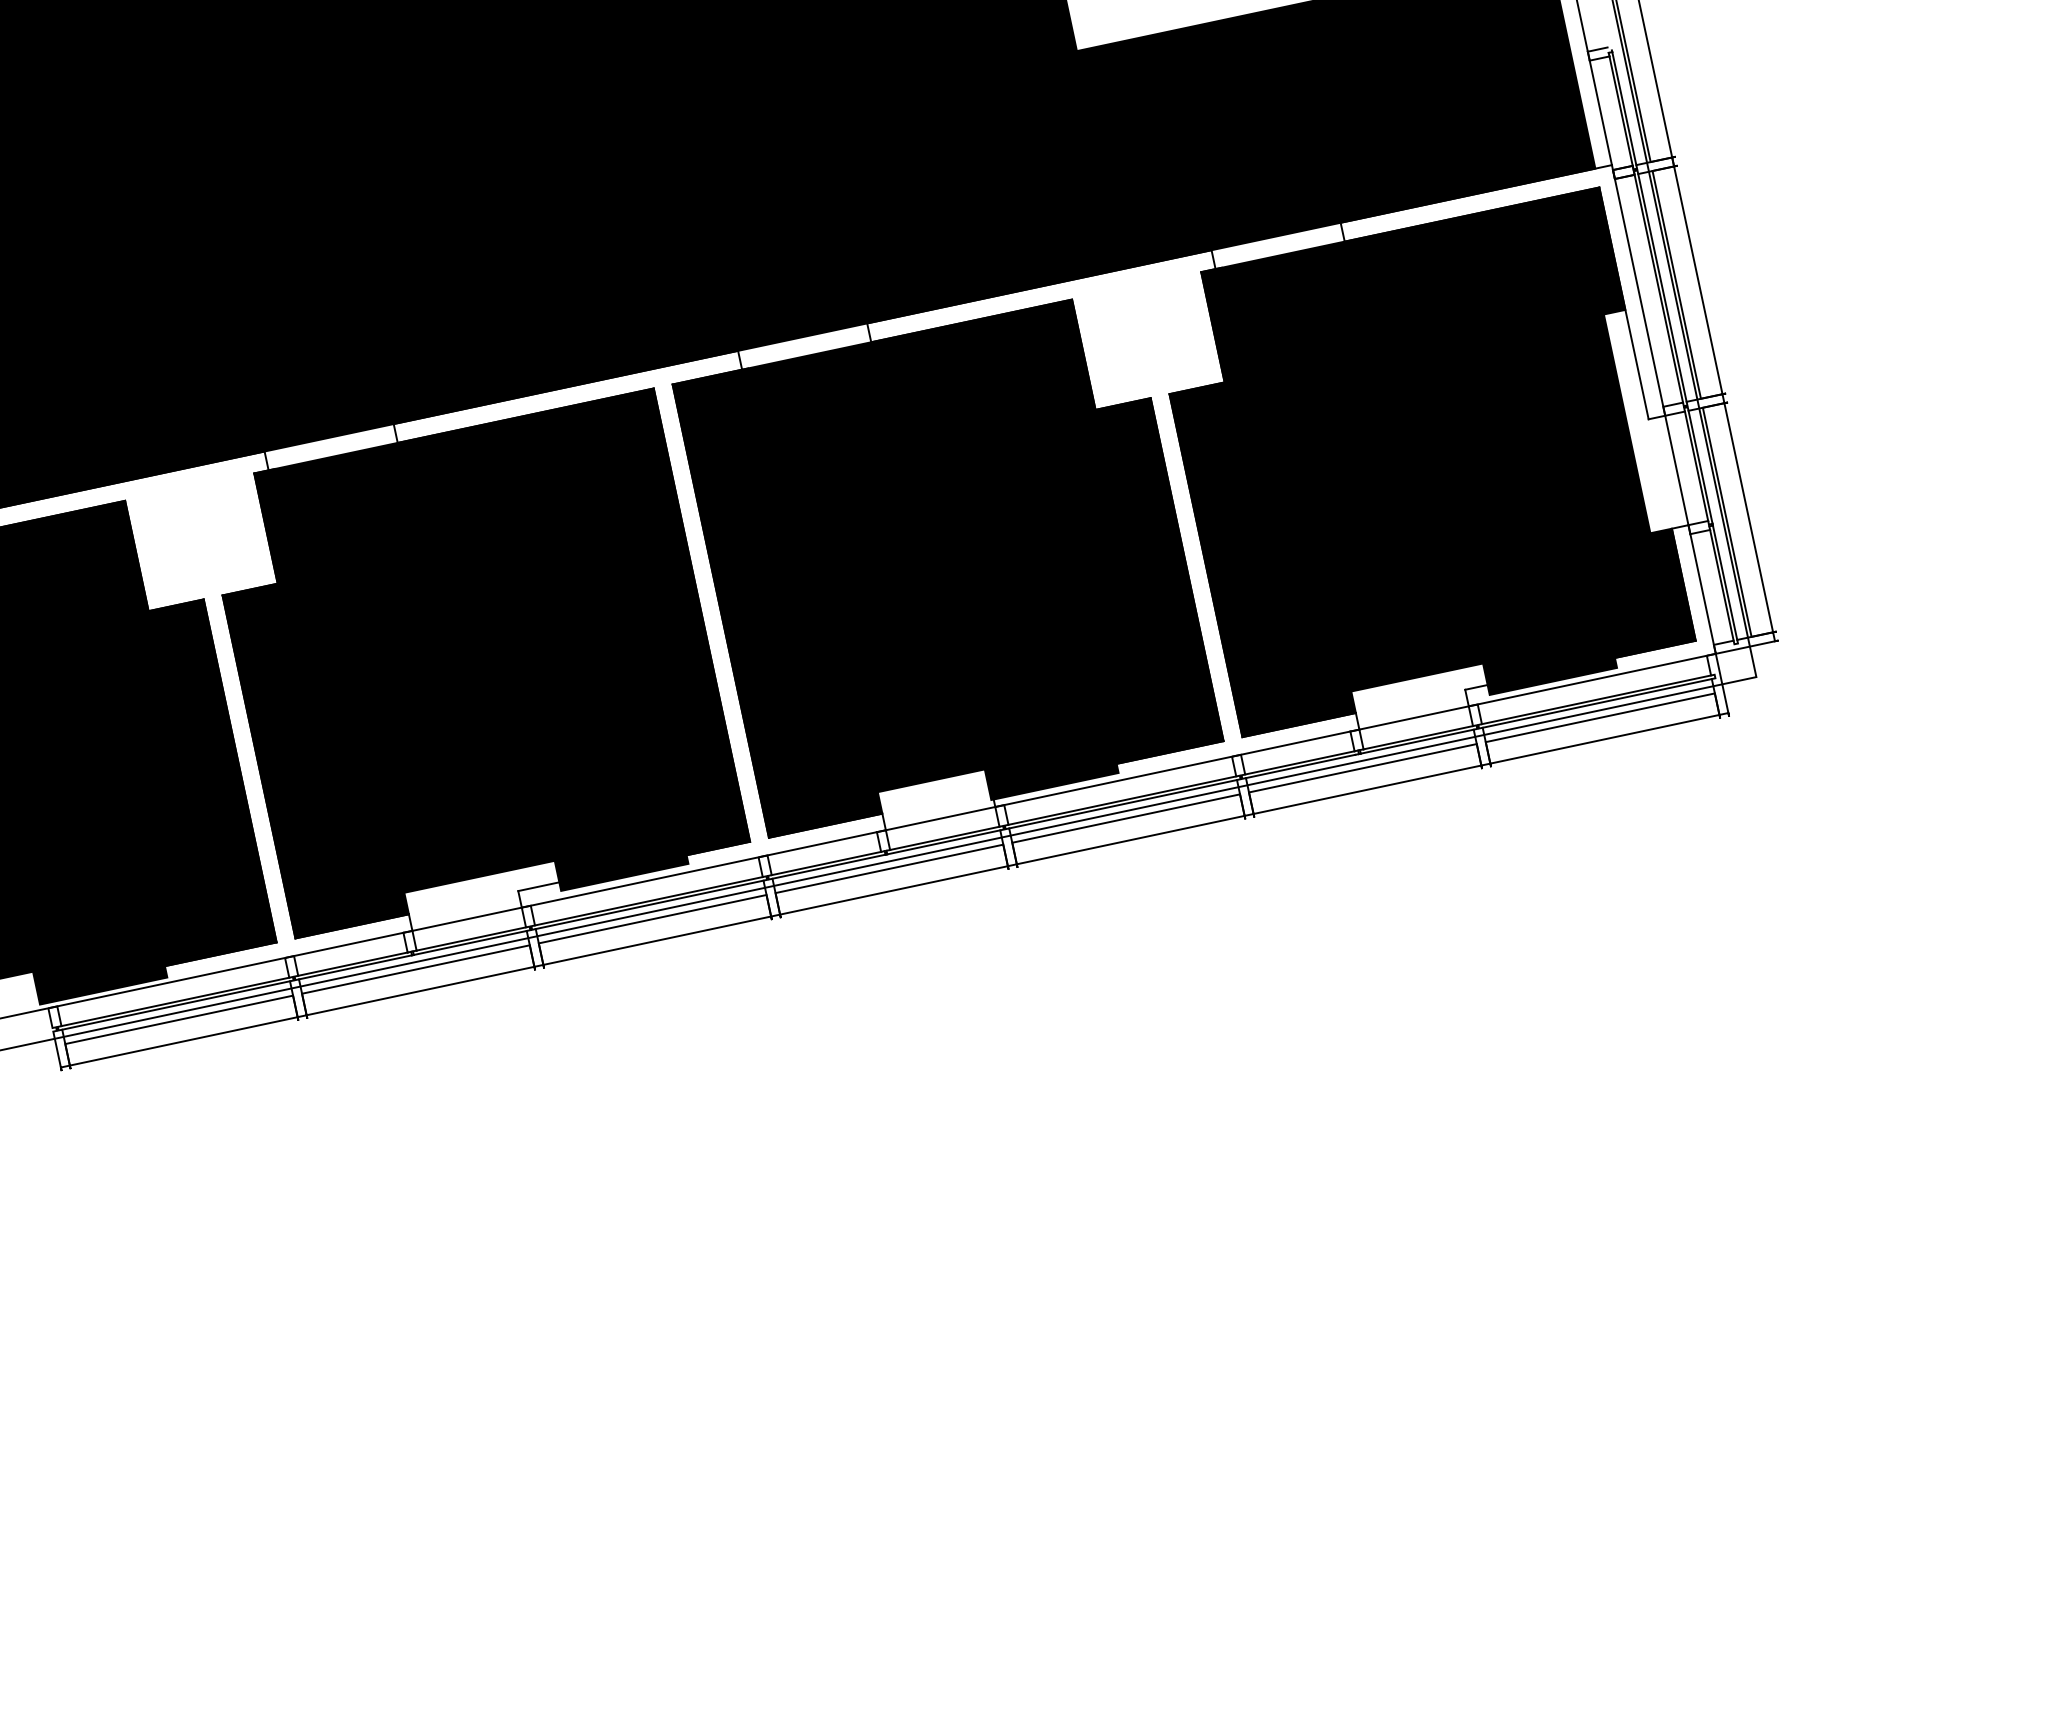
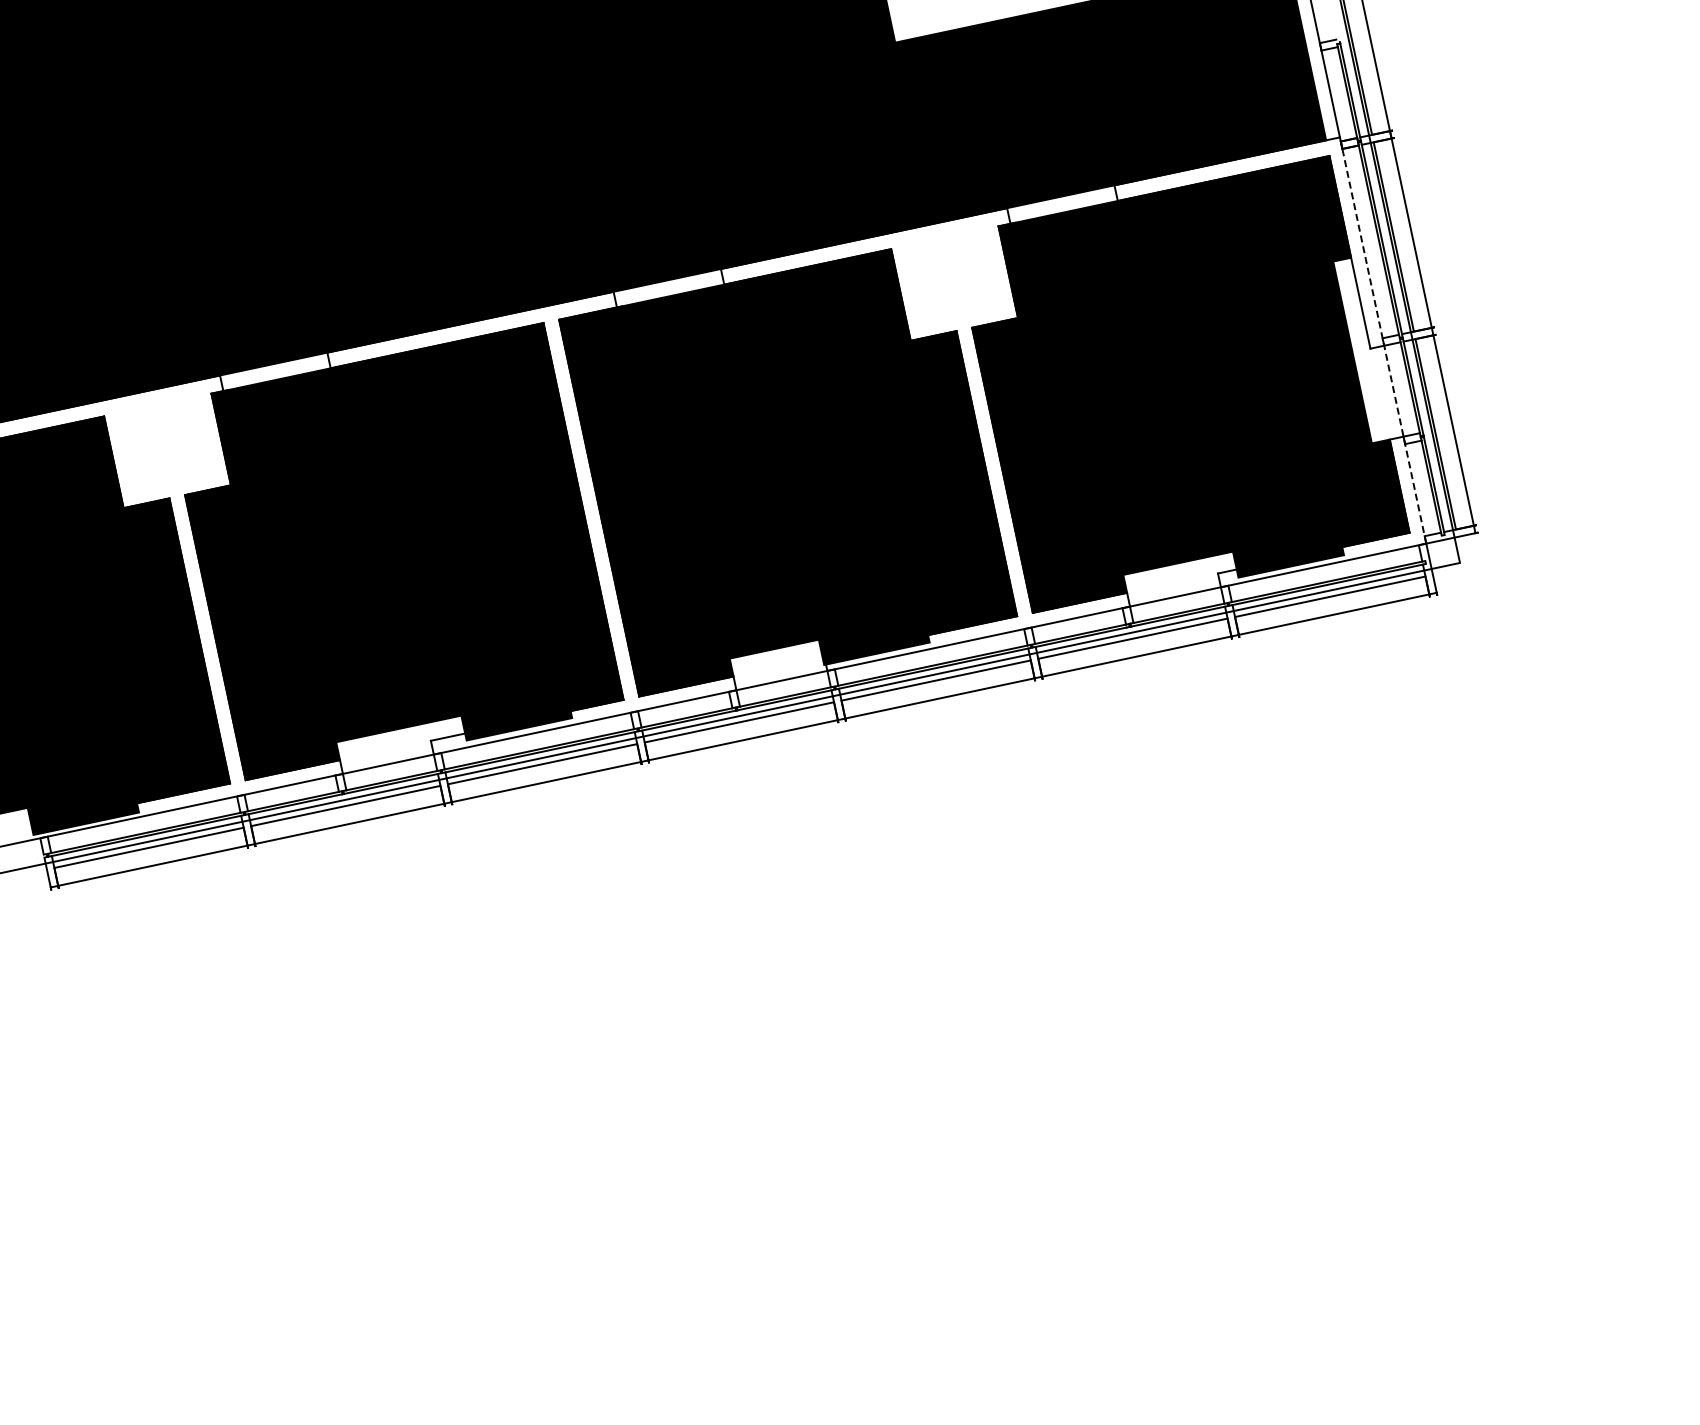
line: (1665, 416) -> (1384, 346), solid -> dashed

